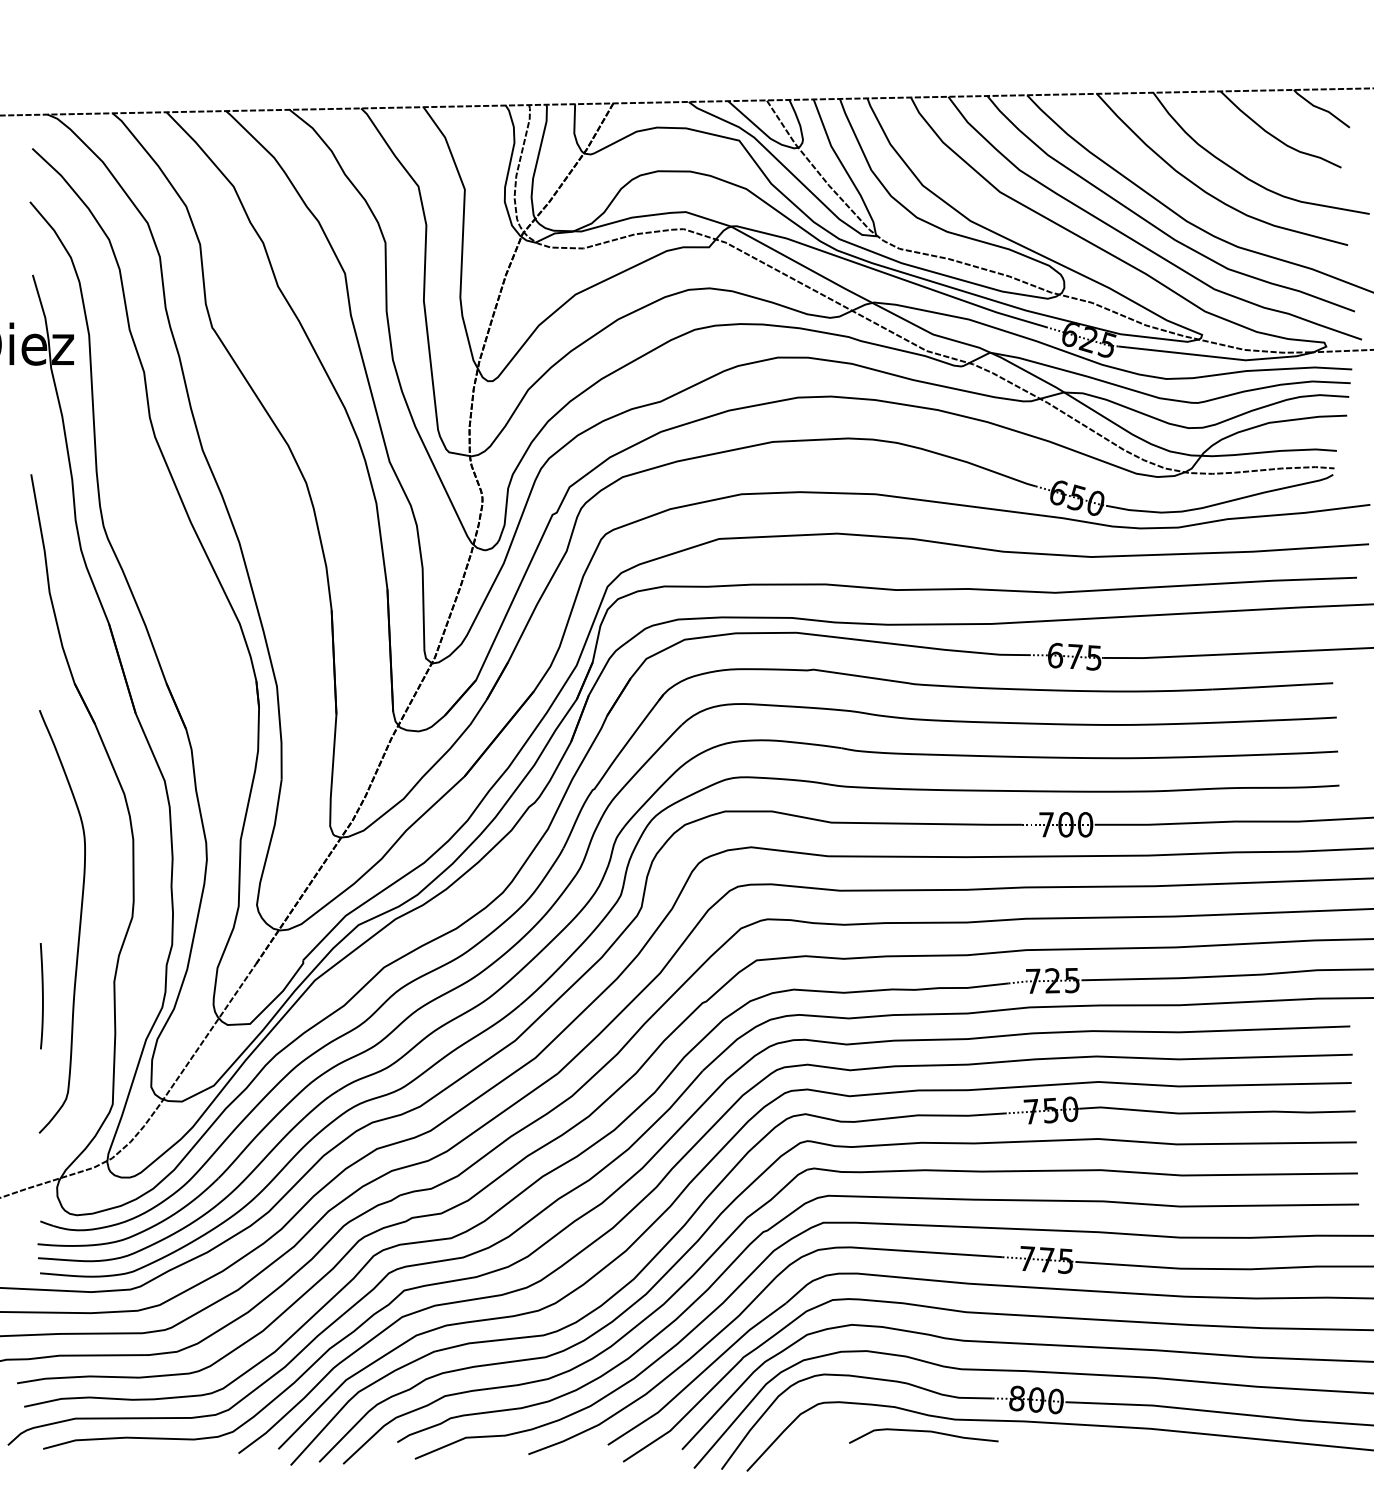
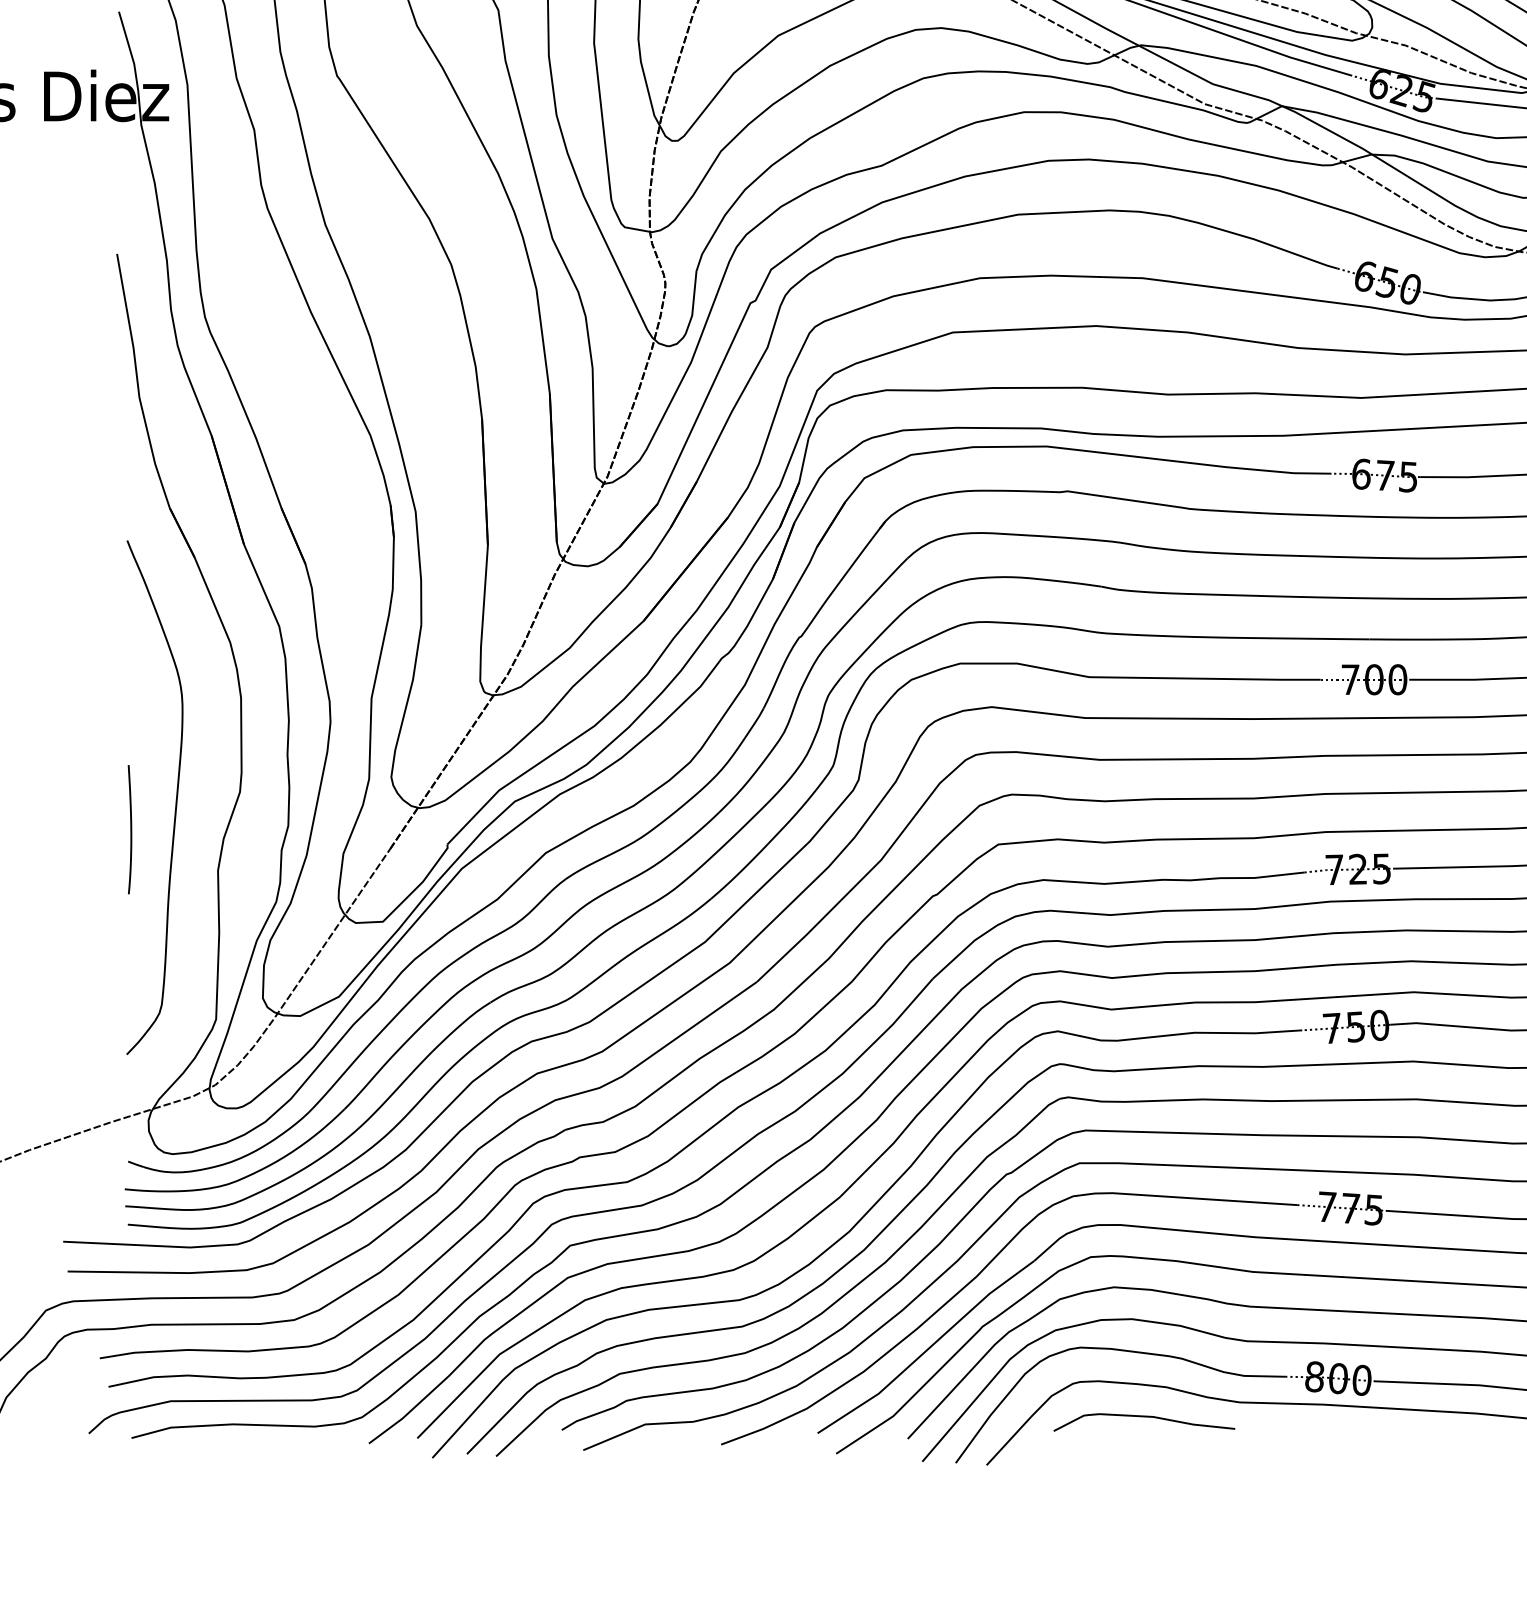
curve: (42, 996) -> (130, 830), moved
curve: (923, 1432) -> (1144, 1418), moved

